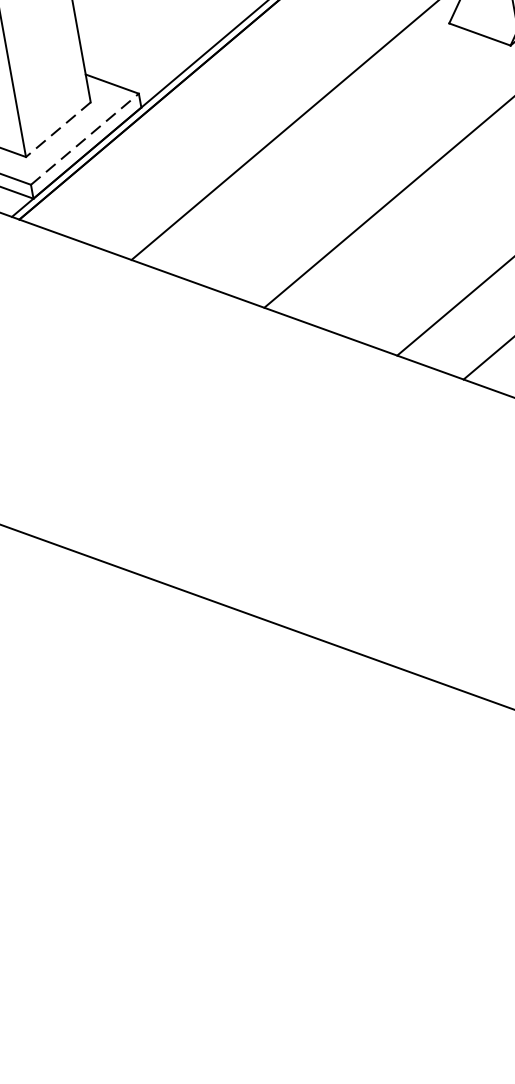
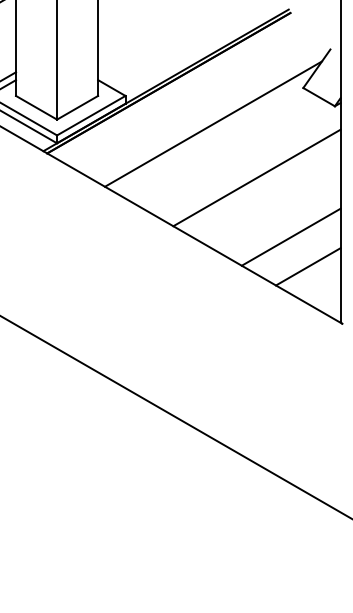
line: (58, 129) -> (77, 107), dashed -> solid
line: (85, 138) -> (91, 115), dashed -> solid

